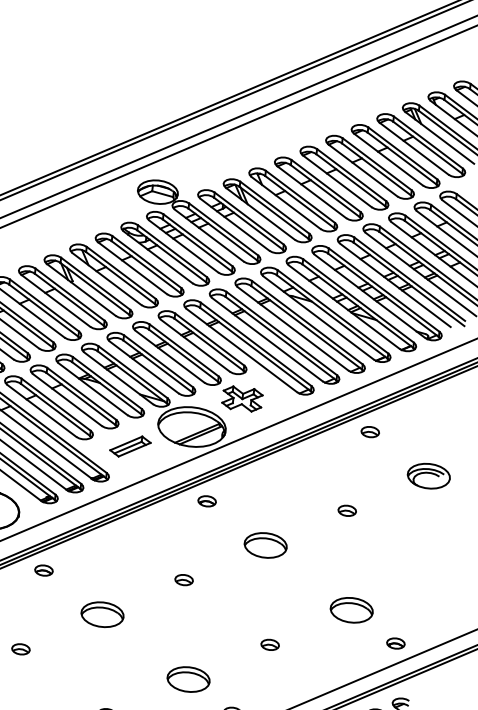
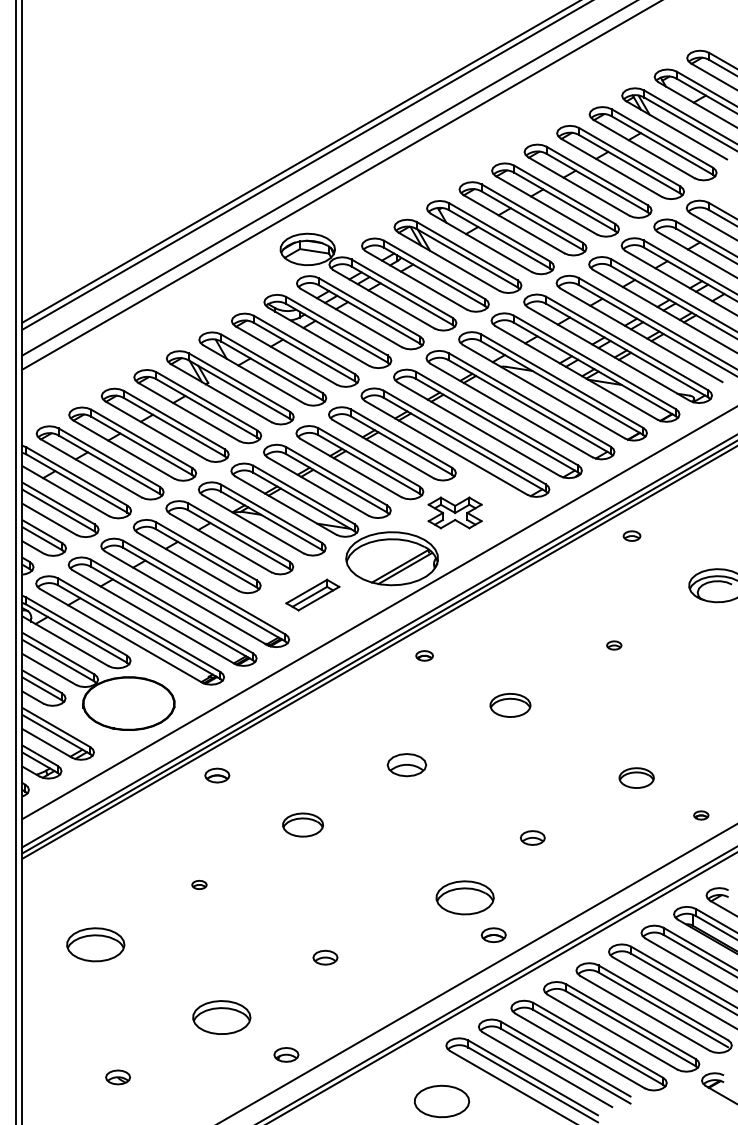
part: (369, 431) -> (631, 535), size x0.7
part: (207, 501) -> (424, 655), size x0.7
part: (347, 510) -> (614, 645), size x0.6
part: (265, 545) -> (510, 705), size x0.7
part: (183, 580) -> (406, 765), size x1.6
part: (351, 609) -> (636, 777), size x0.6
part: (102, 614) -> (302, 824), size x0.7
part: (396, 643) -> (701, 815), size x0.6
part: (21, 649) -> (199, 884), size x0.6
part: (188, 679) -> (464, 897), moved

